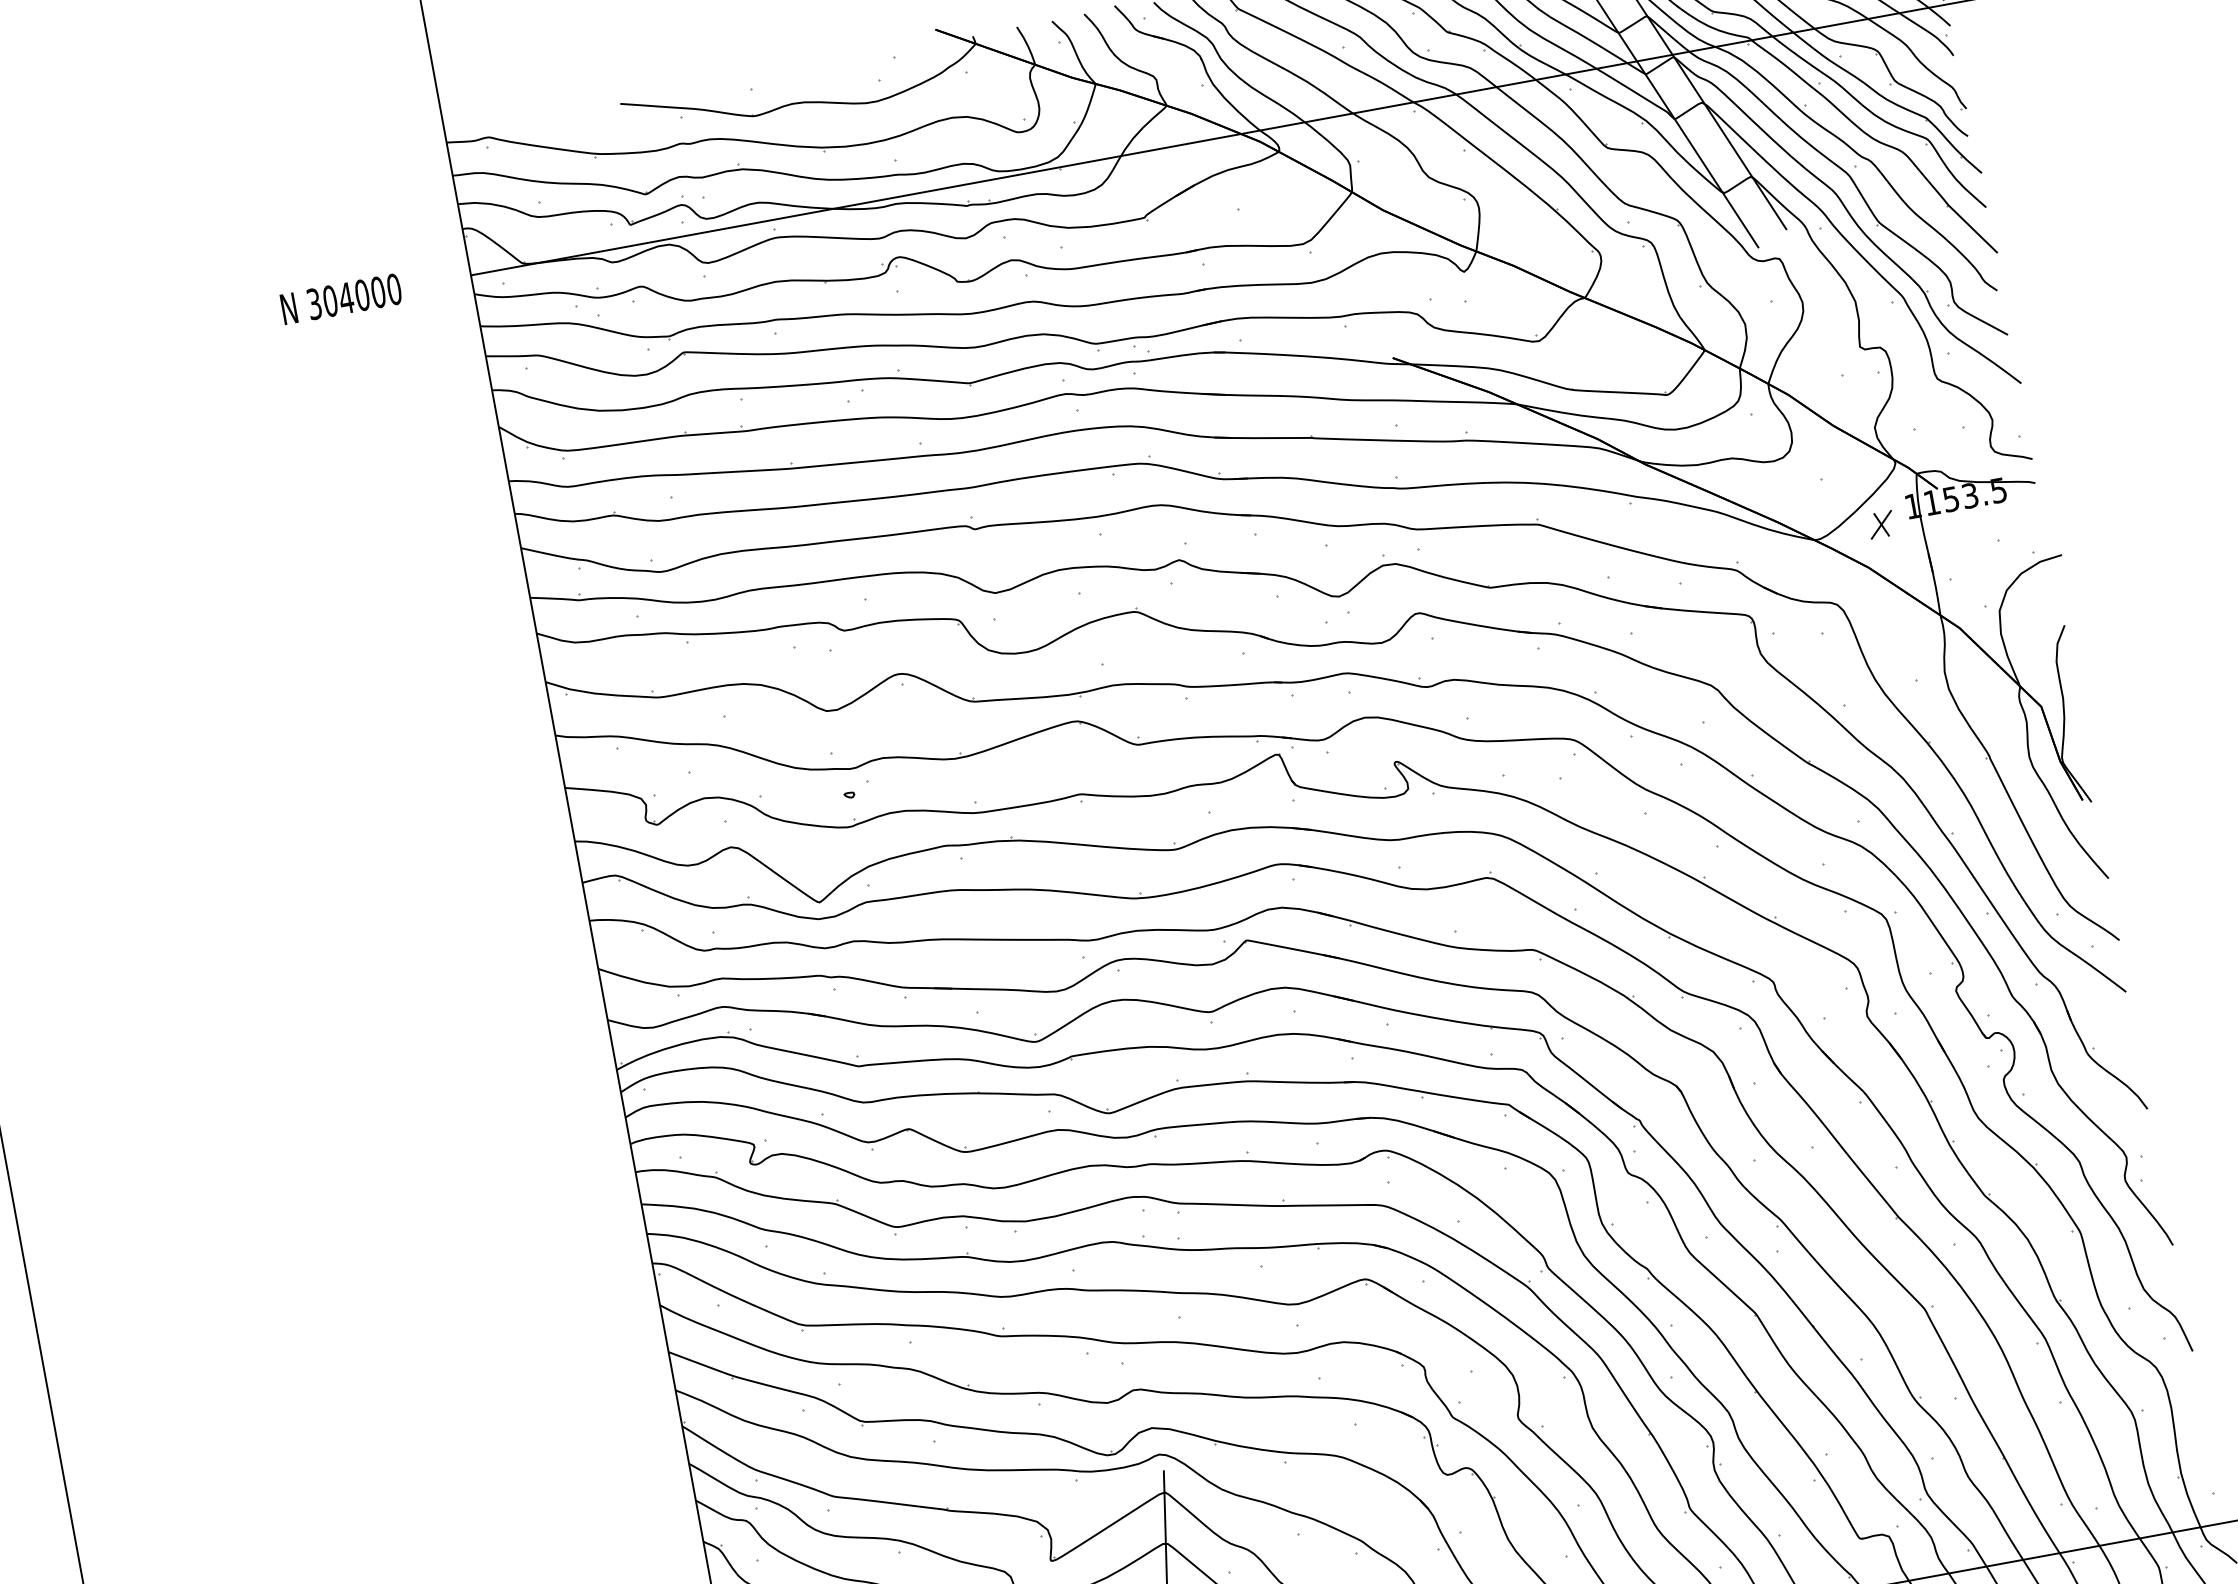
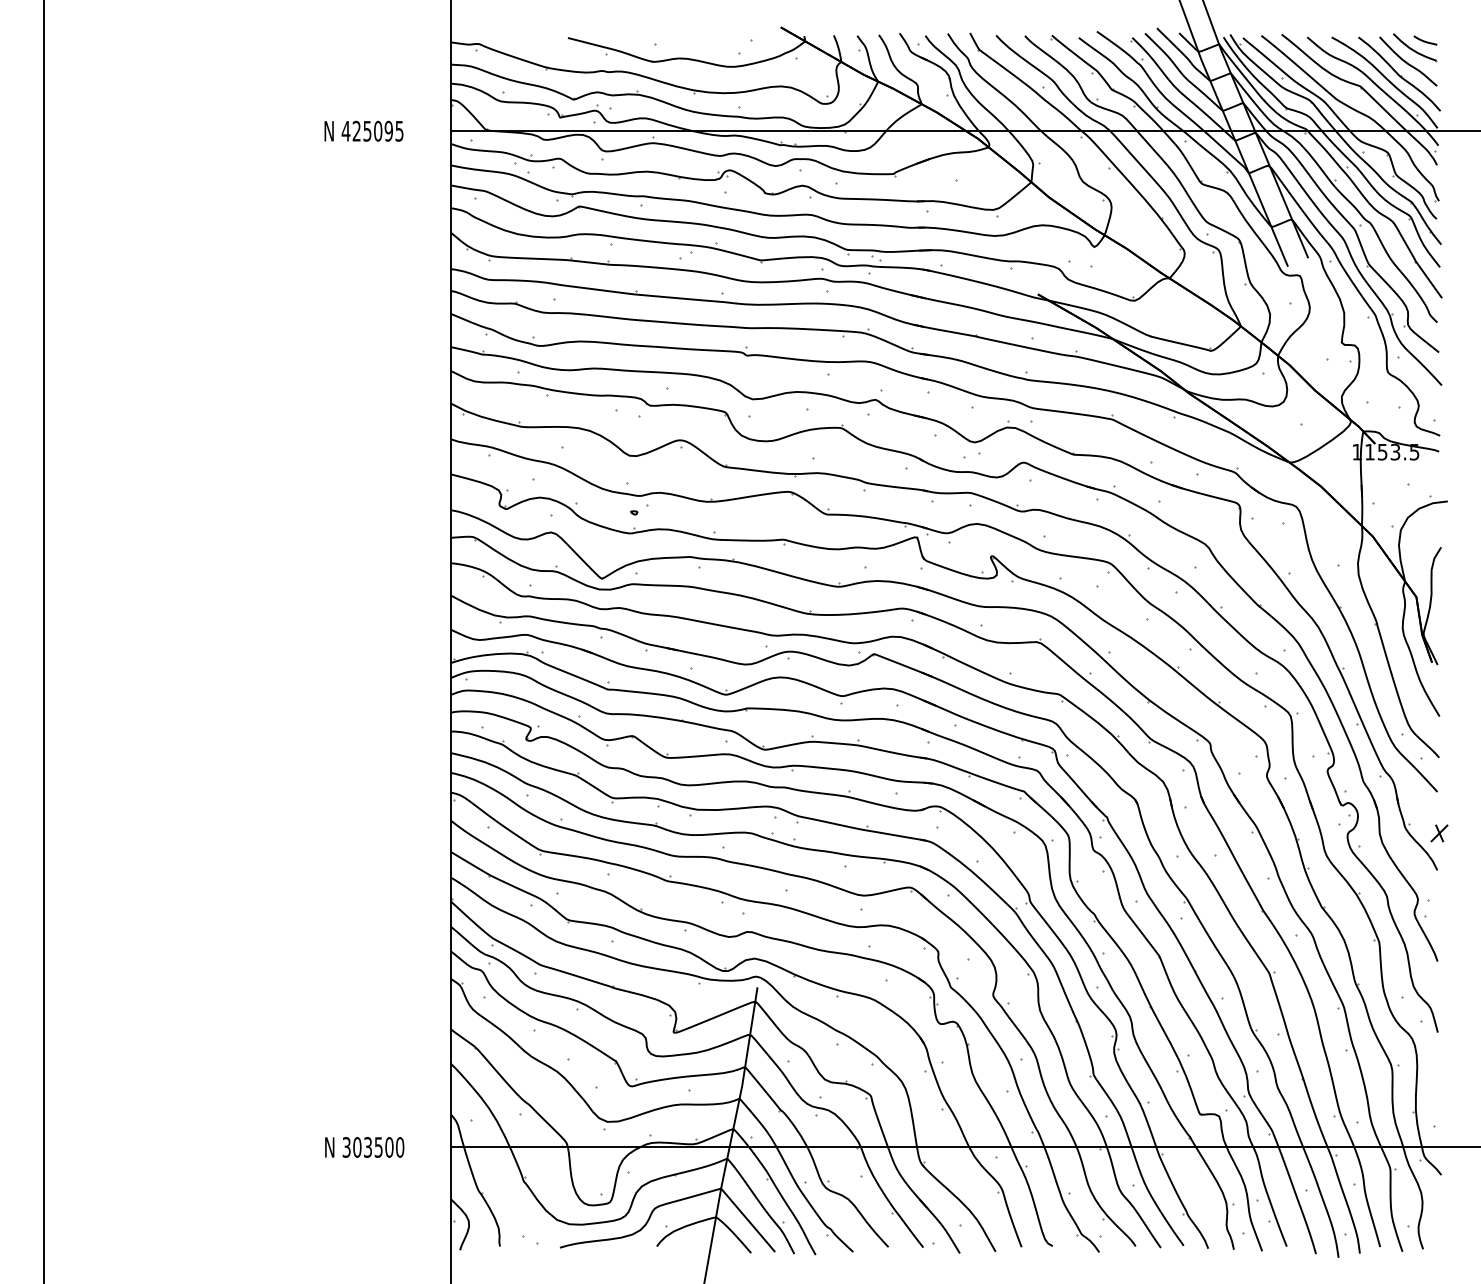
text: (353, 295) -> (372, 130), 304000 -> 425095
part: (1881, 524) -> (1439, 833), moved

